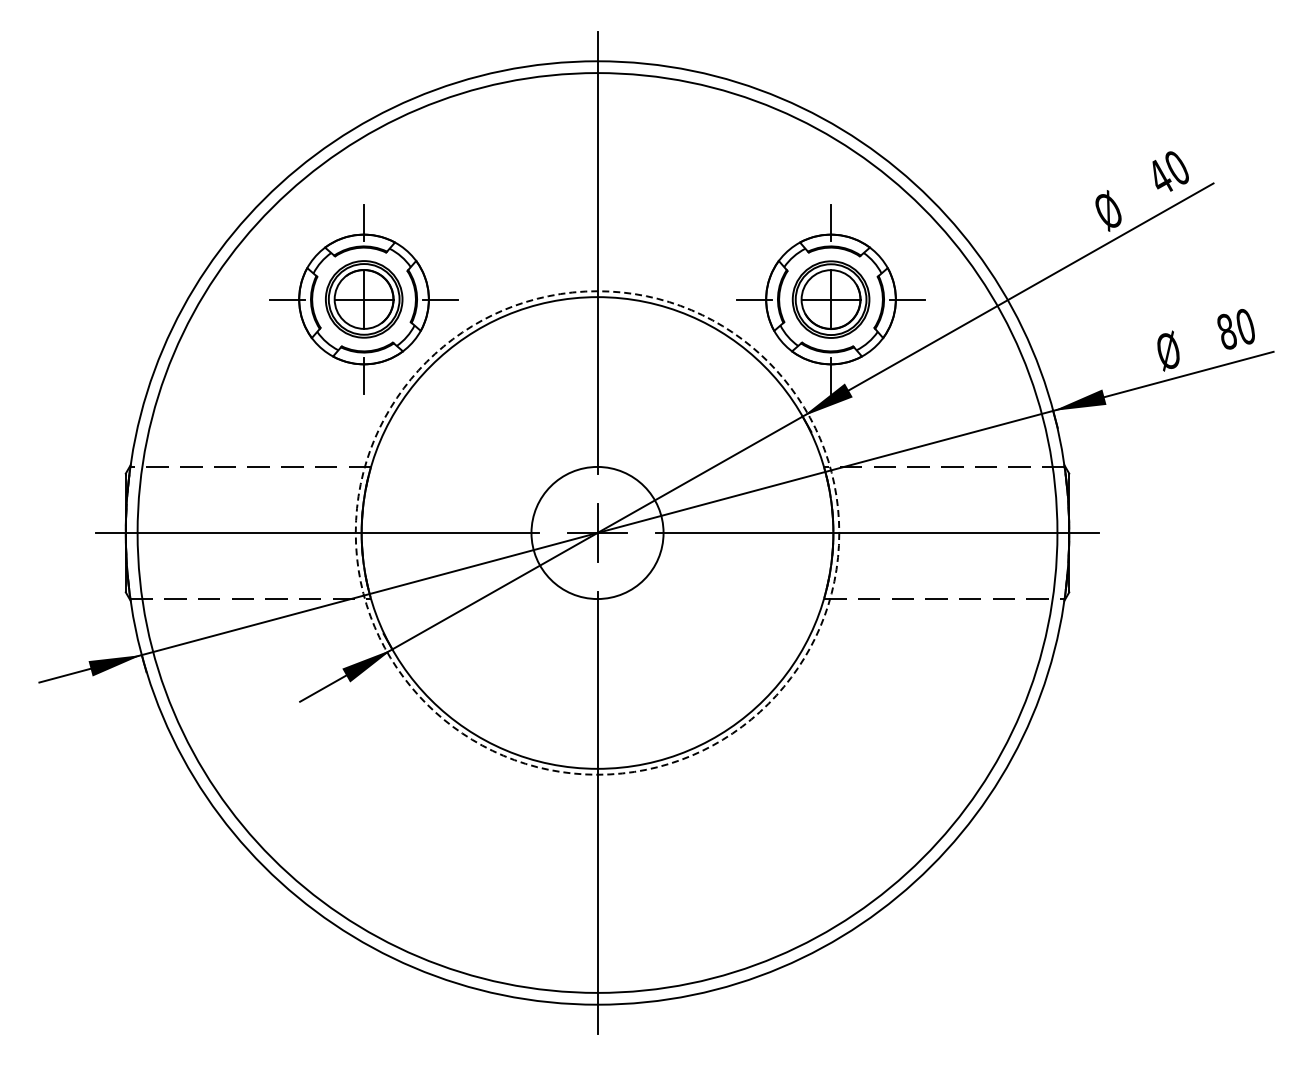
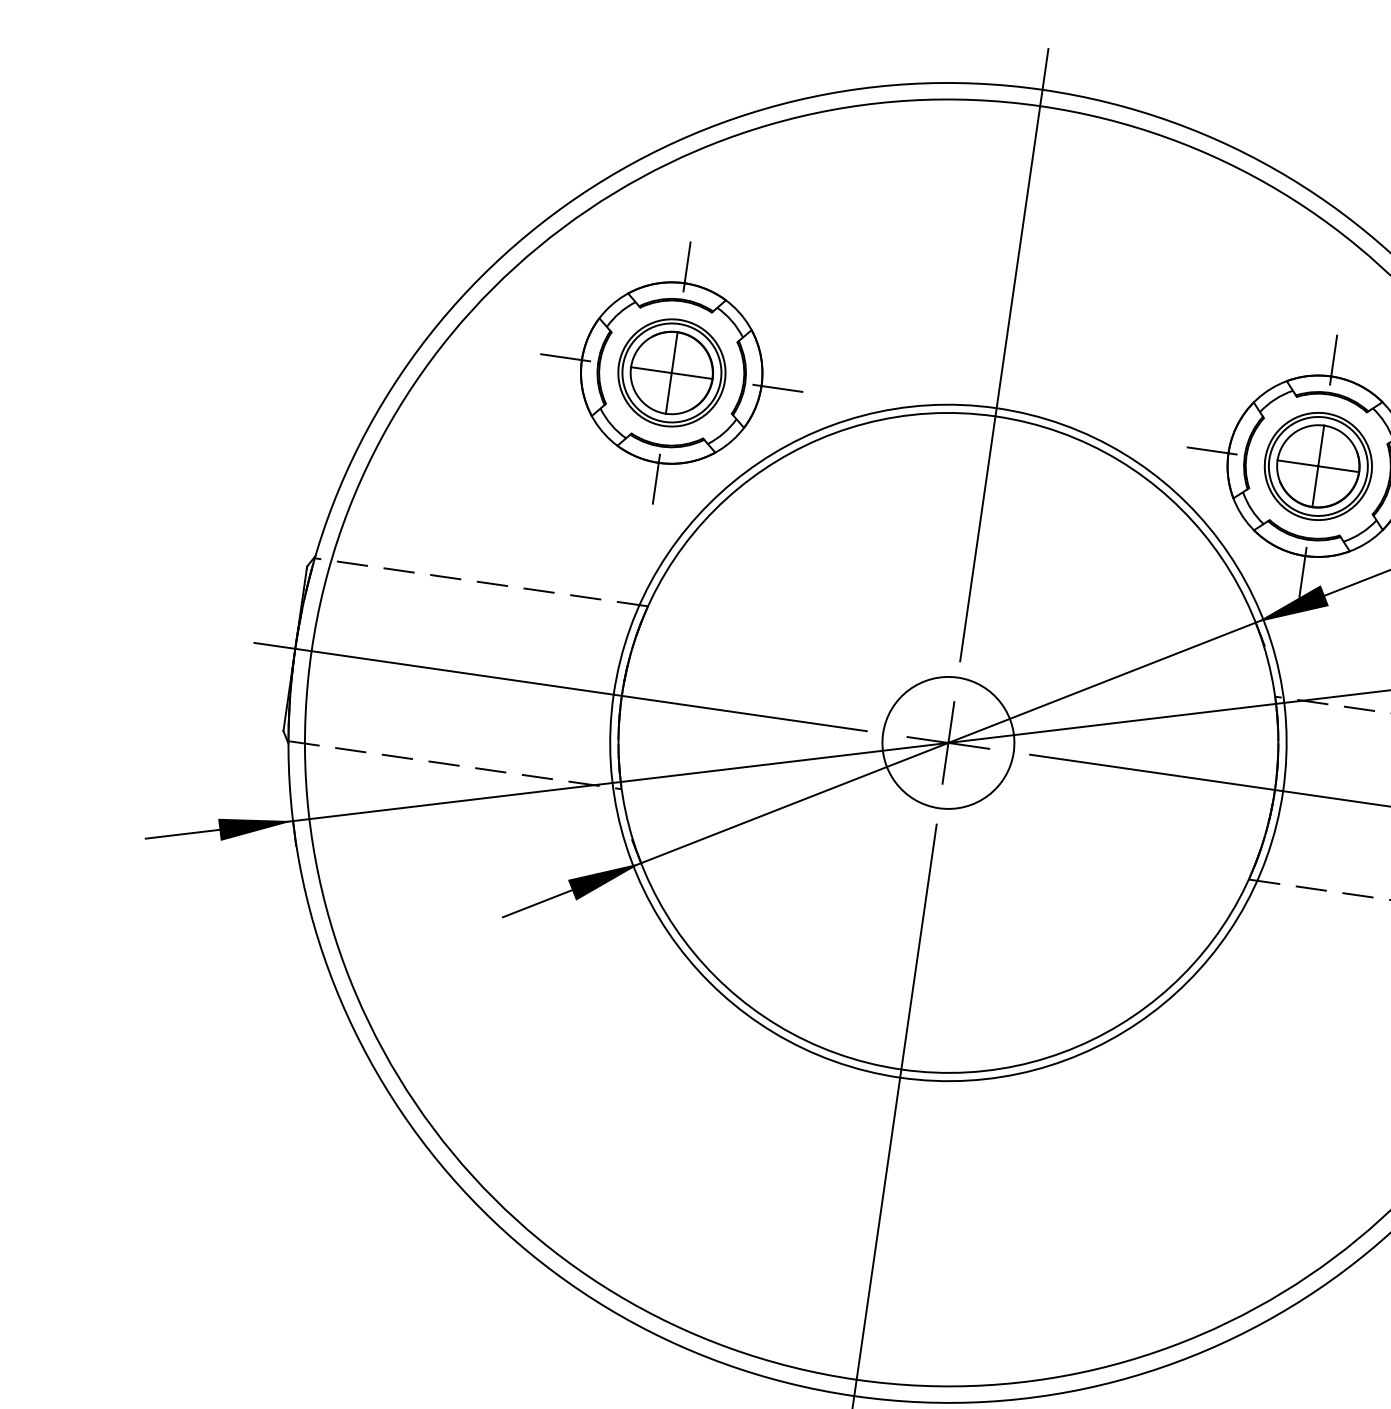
circle: (597, 532) -> (948, 742), dashed -> solid
circle: (597, 532) -> (948, 742), size x0.71

